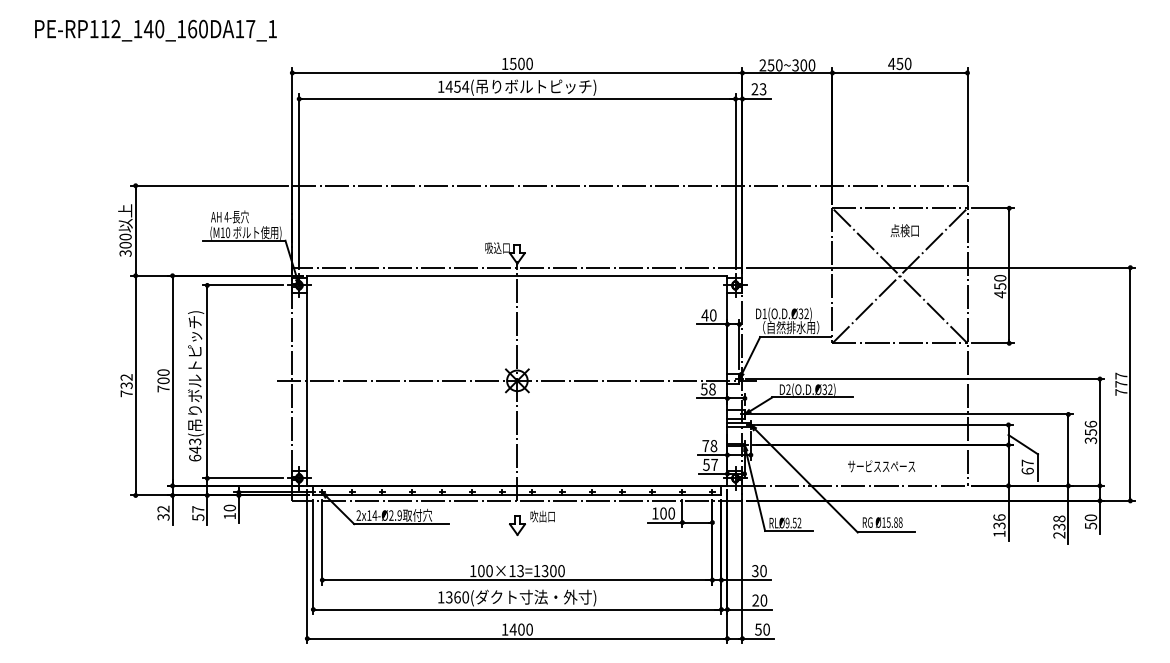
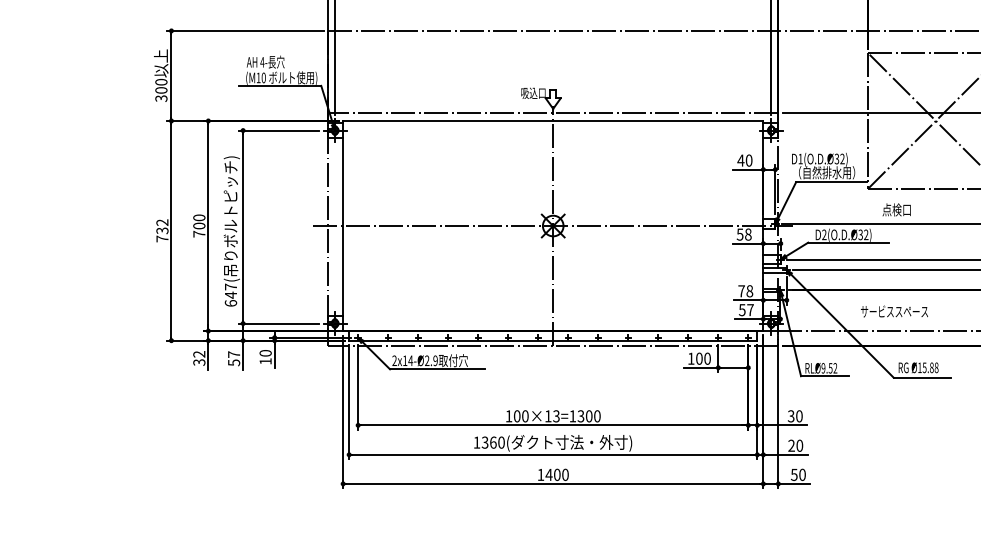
text: (904, 230) -> (896, 209), moved
text: (195, 441) -> (231, 286), 643( -> 647(
text: (881, 466) -> (894, 311), moved
part: (531, 522) -> (567, 367), removed

